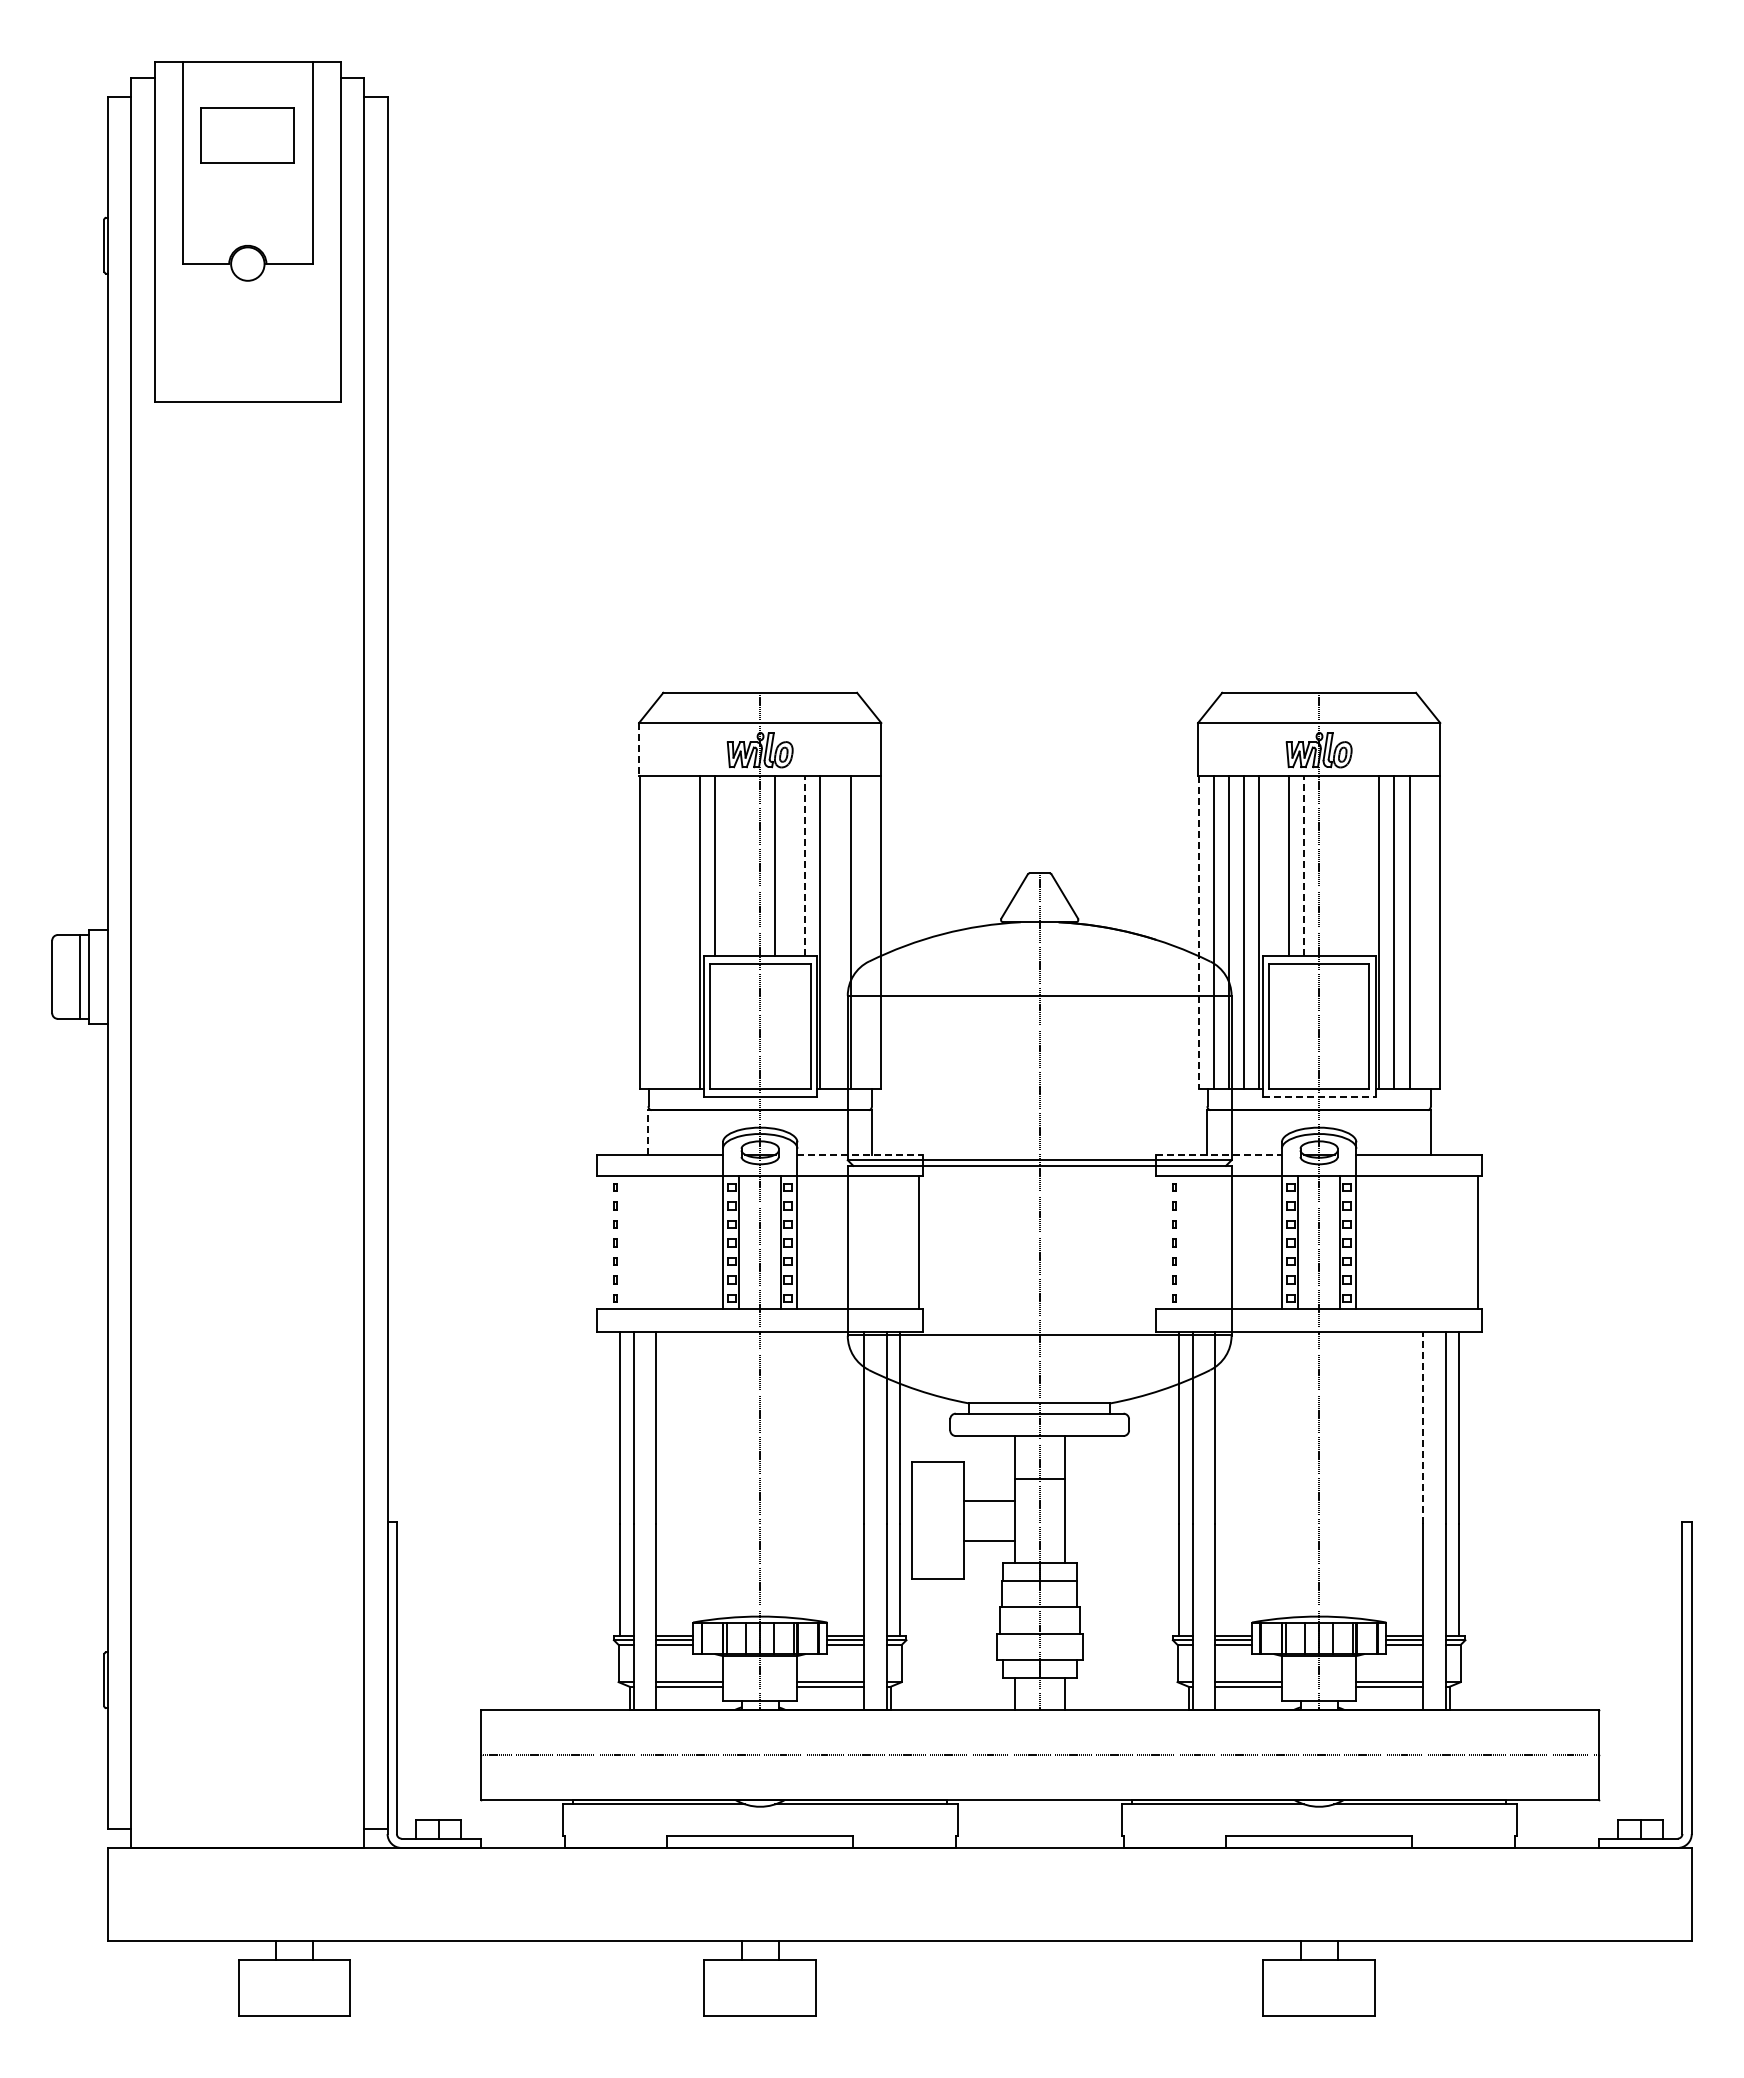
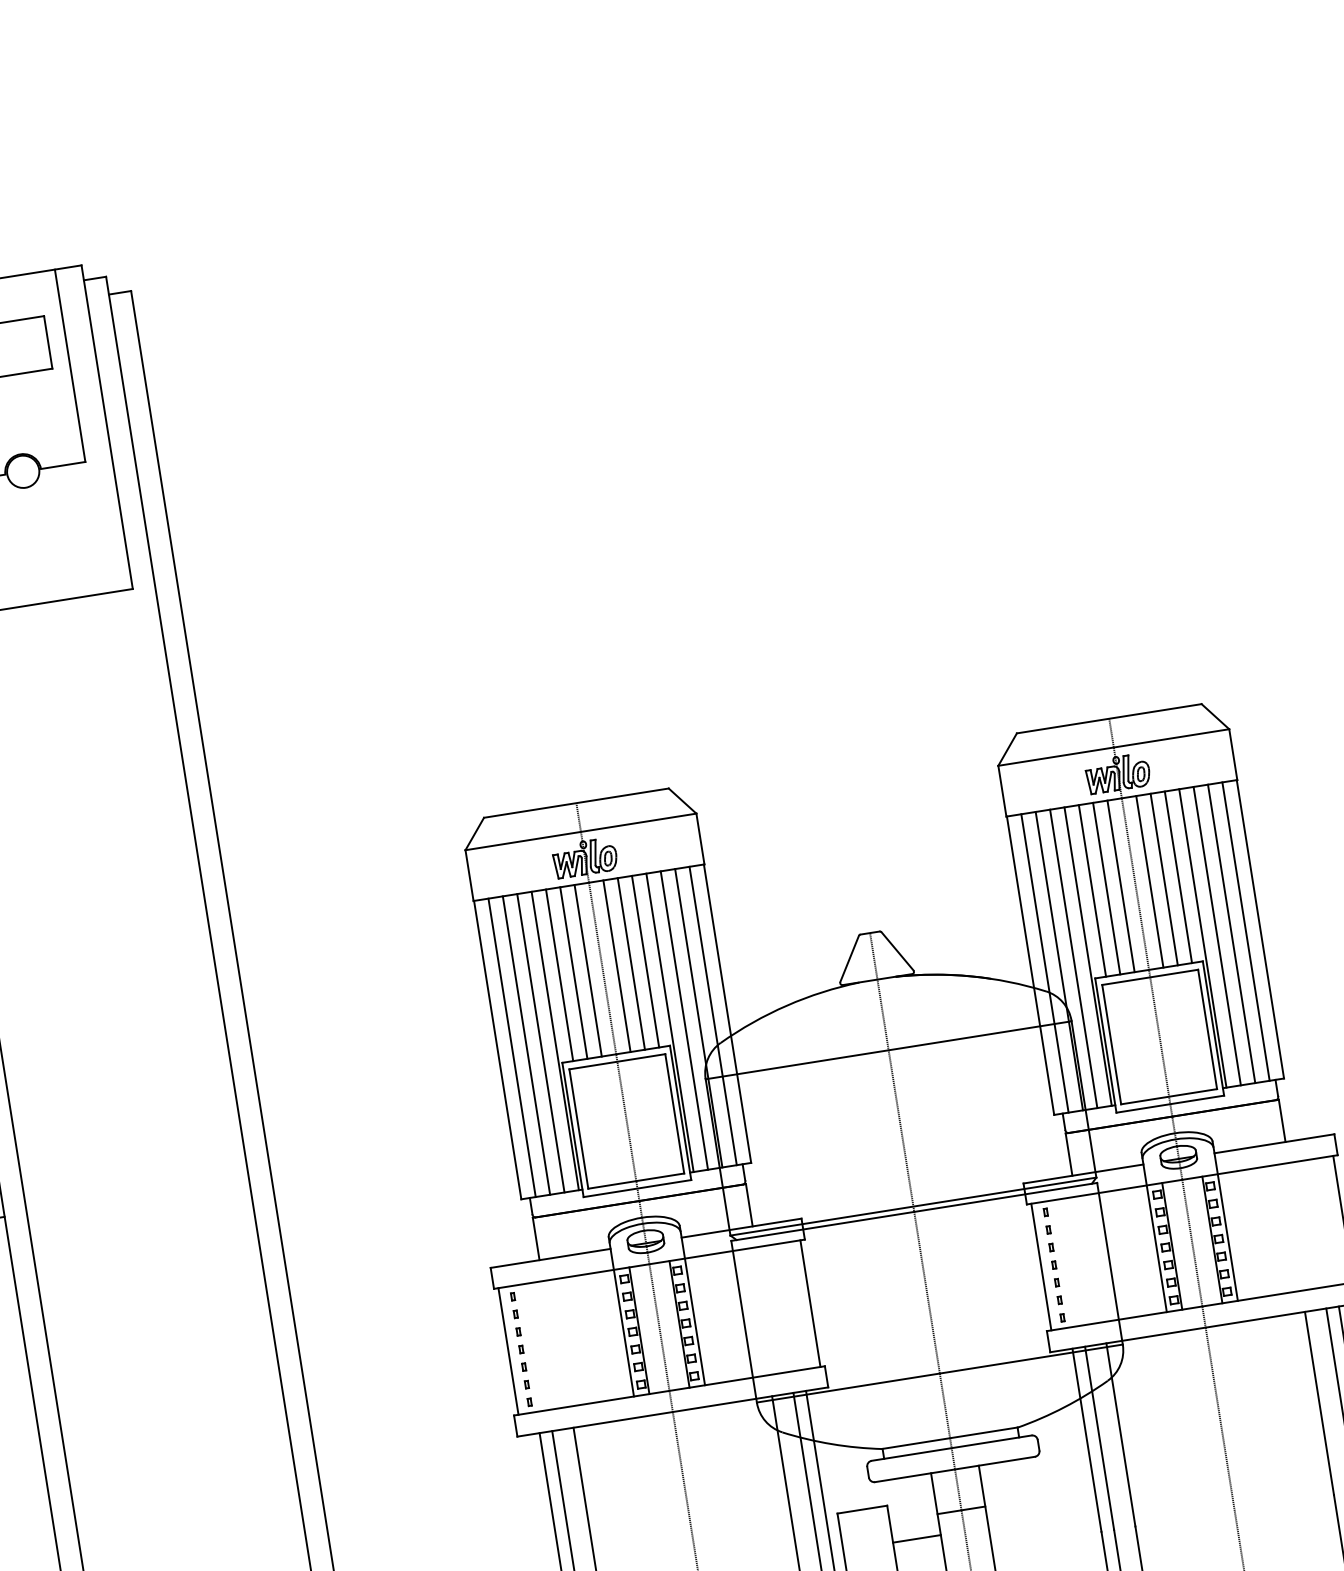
line: (639, 749) -> (469, 875), dashed -> solid
line: (730, 866) -> (574, 973), added
line: (745, 866) -> (588, 970), added
line: (790, 866) -> (631, 964), added
line: (805, 866) -> (645, 961), dashed -> solid
line: (1274, 866) -> (1092, 891), added
line: (1304, 866) -> (1121, 886), dashed -> solid
line: (1334, 866) -> (1150, 882), added
line: (1349, 866) -> (1164, 879), added
line: (1364, 866) -> (1178, 877), added
line: (654, 932) -> (511, 1047), added
line: (669, 932) -> (526, 1045), added
line: (684, 932) -> (540, 1043), added
line: (835, 932) -> (684, 1020), added
line: (865, 932) -> (712, 1015), added
line: (1198, 932) -> (1030, 965), dashed -> solid
line: (1424, 932) -> (1245, 931), added
line: (1319, 1097) -> (1170, 1104), dashed -> solid
line: (648, 1131) -> (536, 1238), dashed -> solid
line: (860, 1154) -> (741, 1228), dashed -> solid
line: (1219, 1154) -> (1083, 1173), dashed -> solid
line: (601, 1242) -> (508, 1351), added
line: (1160, 1242) -> (1041, 1266), added
line: (1423, 1427) -> (1319, 1403), dashed -> solid

